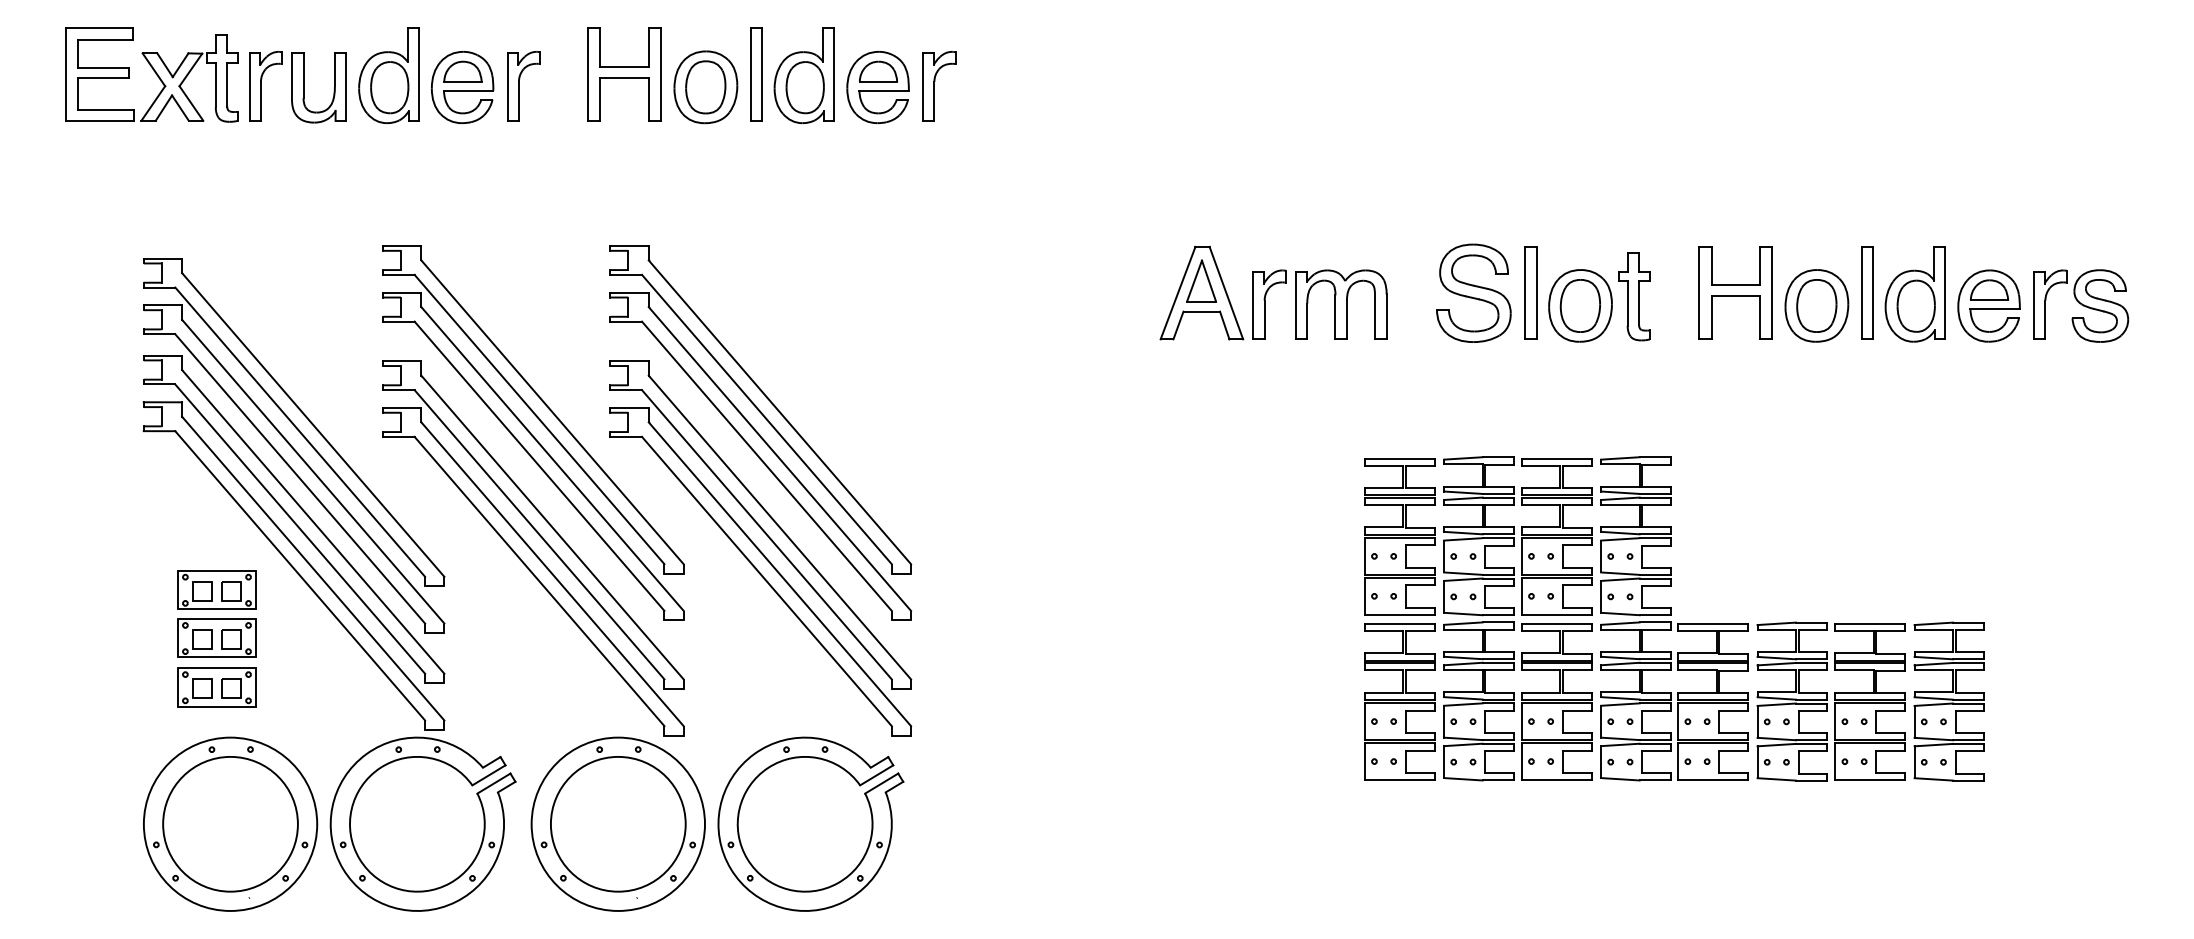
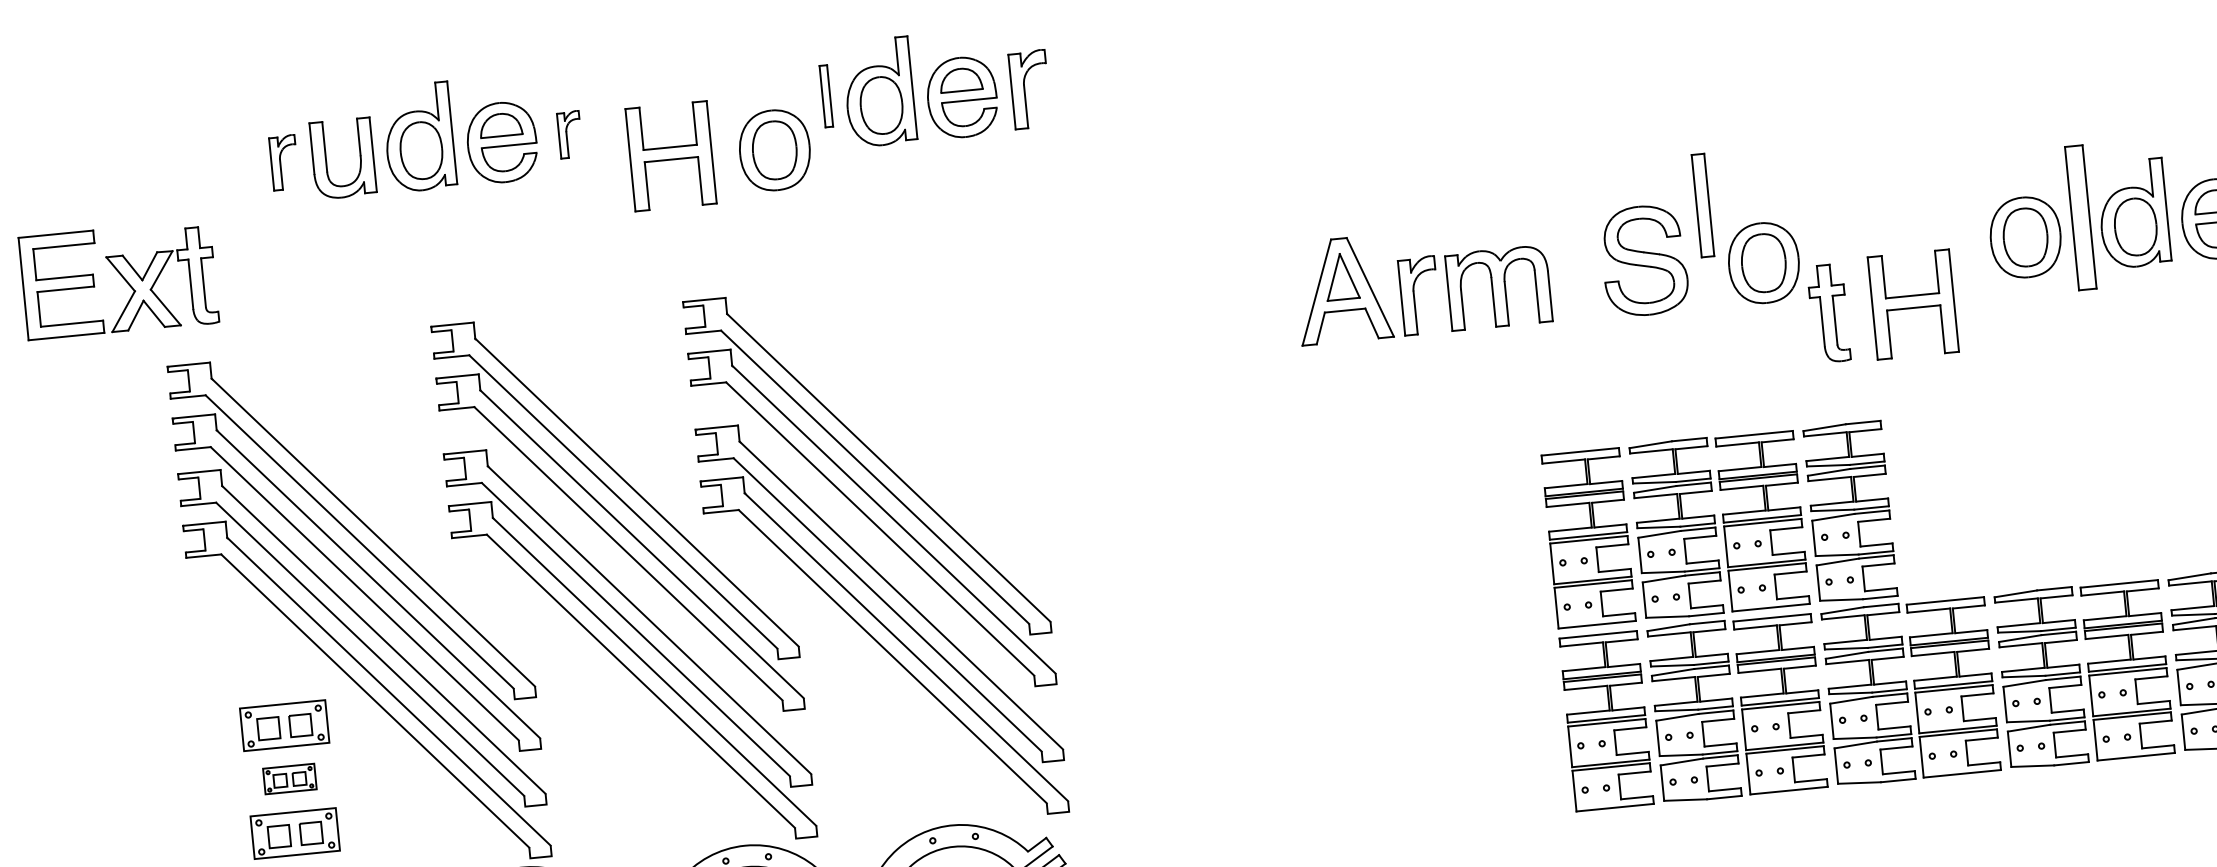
part: (151, 74) -> (118, 279), moved
part: (624, 74) -> (671, 156), moved
part: (756, 74) -> (826, 96), size x0.6
part: (265, 86) -> (283, 162), size x0.7
part: (523, 86) -> (569, 134), size x0.6
part: (705, 87) -> (774, 150), moved
part: (1530, 292) -> (1702, 204), moved
part: (1735, 292) -> (1913, 303), moved
part: (1867, 292) -> (2080, 217), size x1.4
part: (1634, 296) -> (1829, 313), moved
part: (216, 637) -> (289, 778), size x0.6

